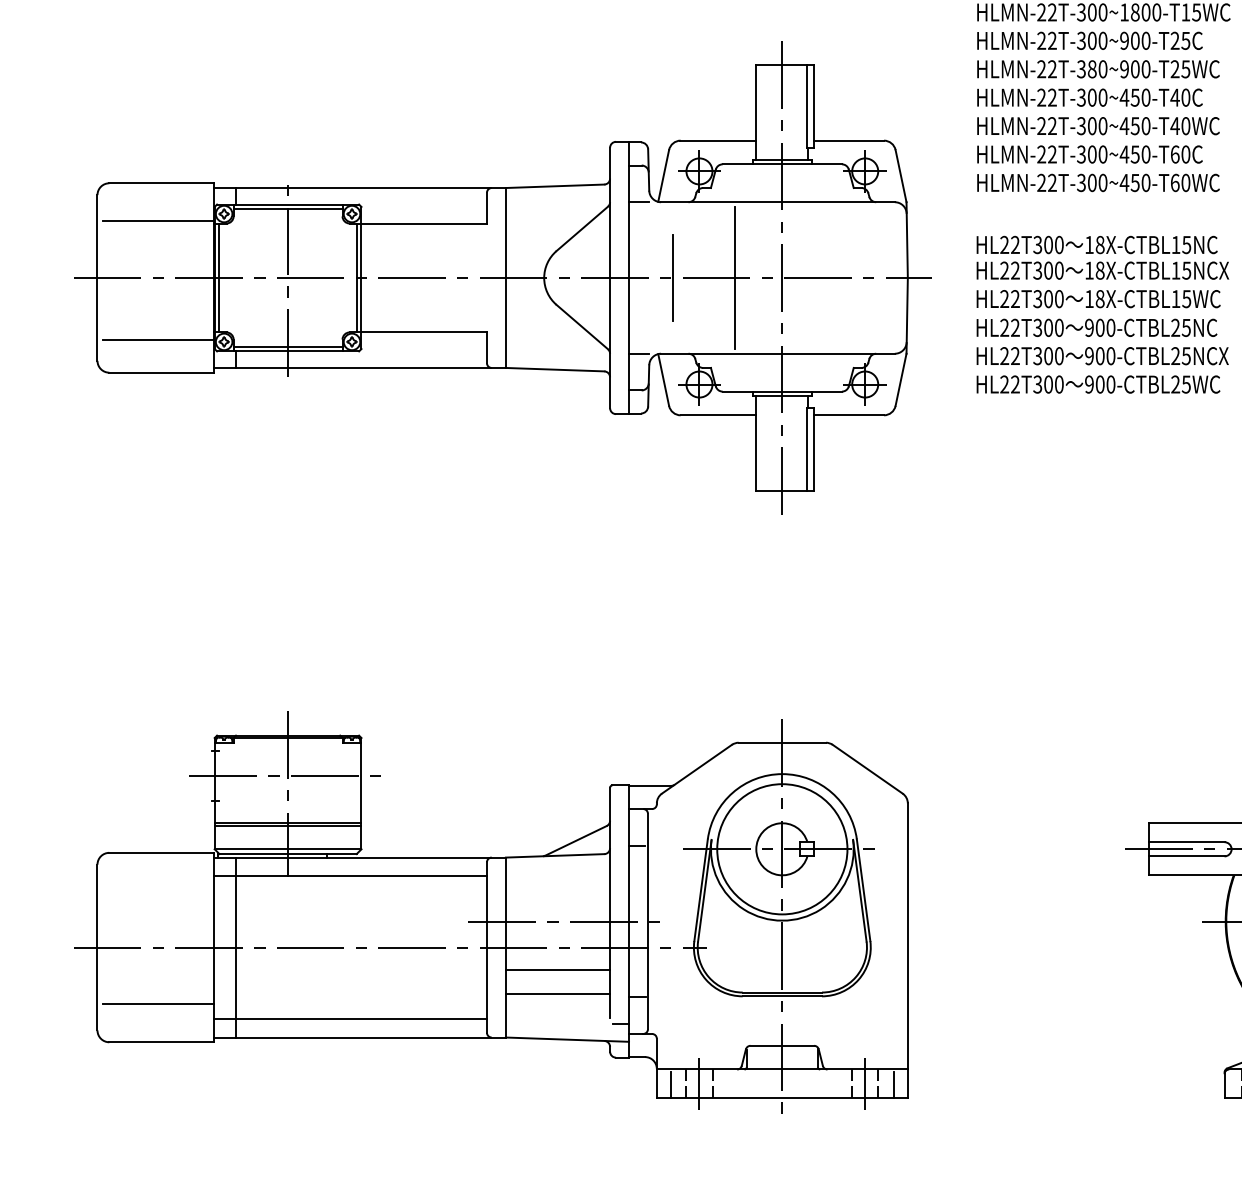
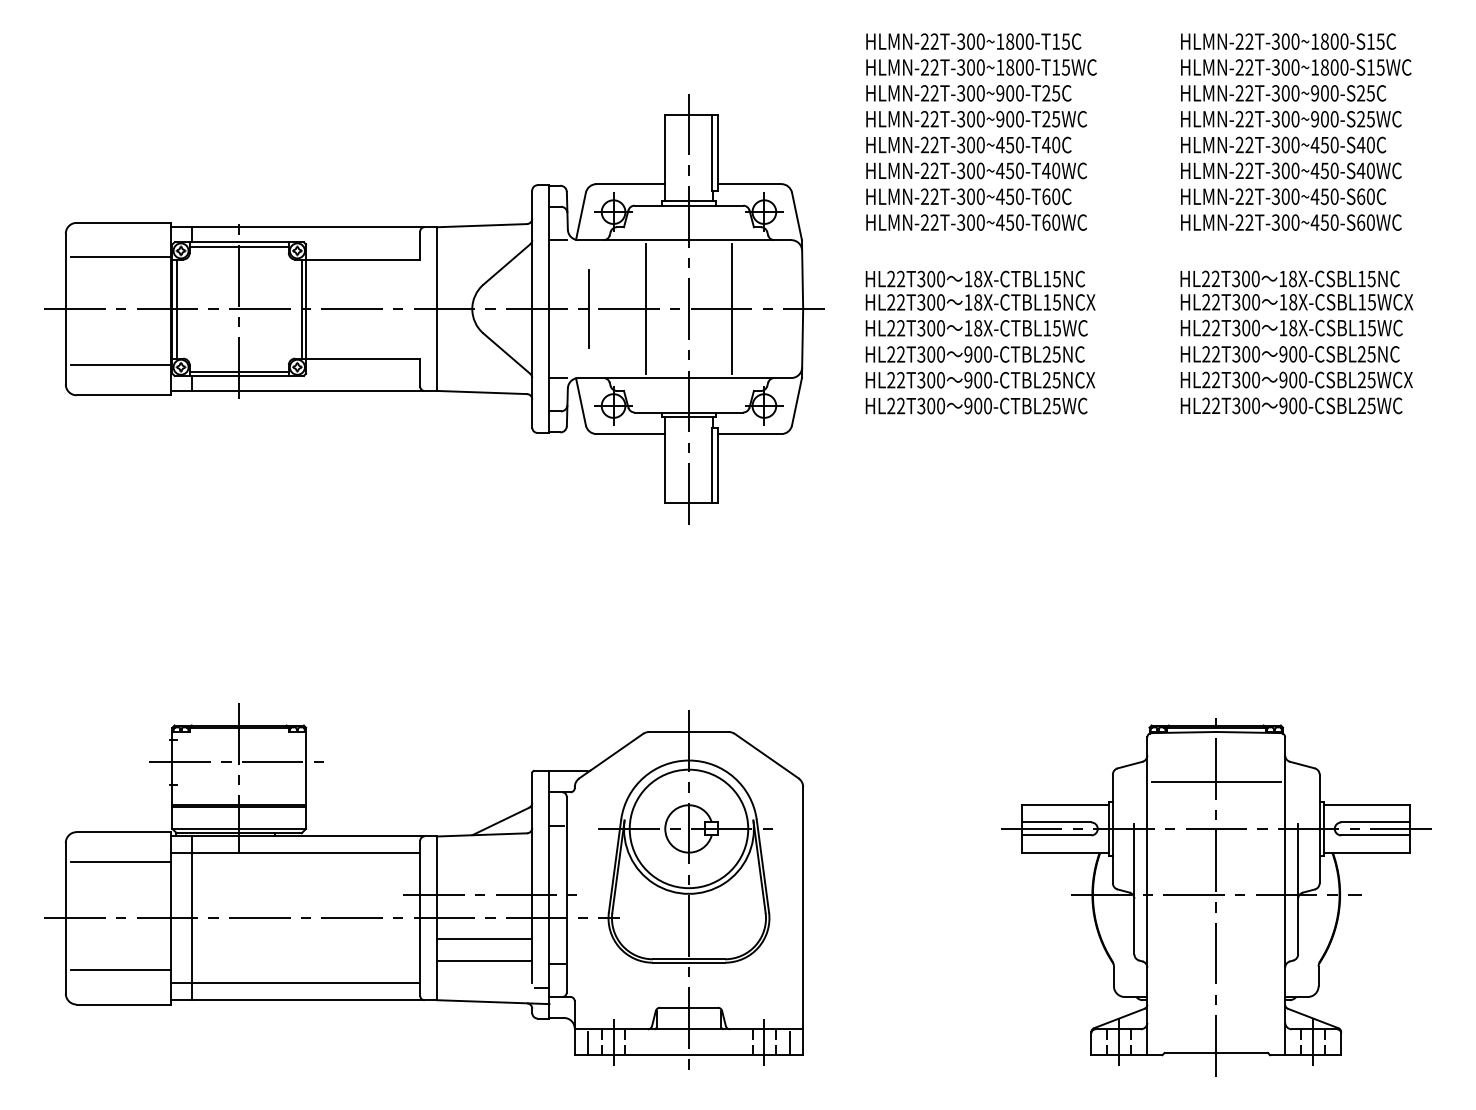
text: (1092, 69) -> (971, 119), HLMN-22T-380~900-T25WC -> HLMN-22T-300~900-T25WC
line: (830, 277) -> (732, 308), added
line: (158, 886) -> (121, 862), added

